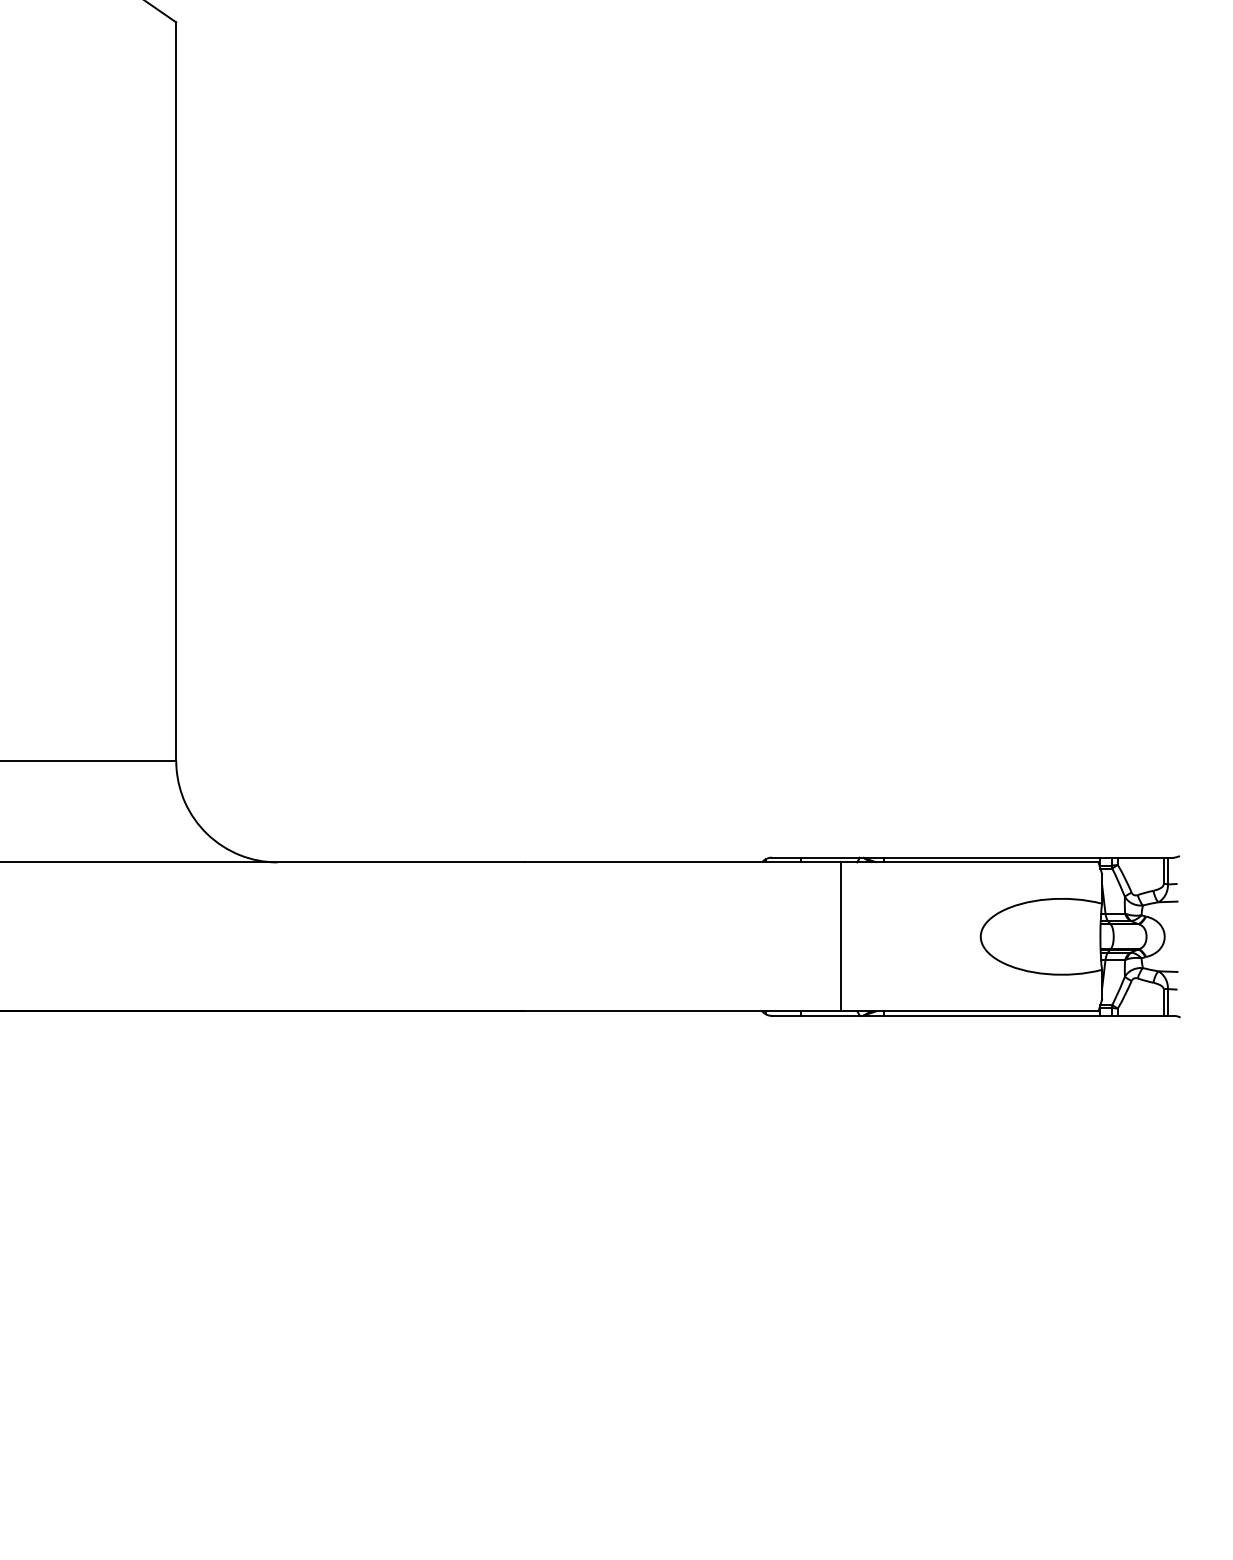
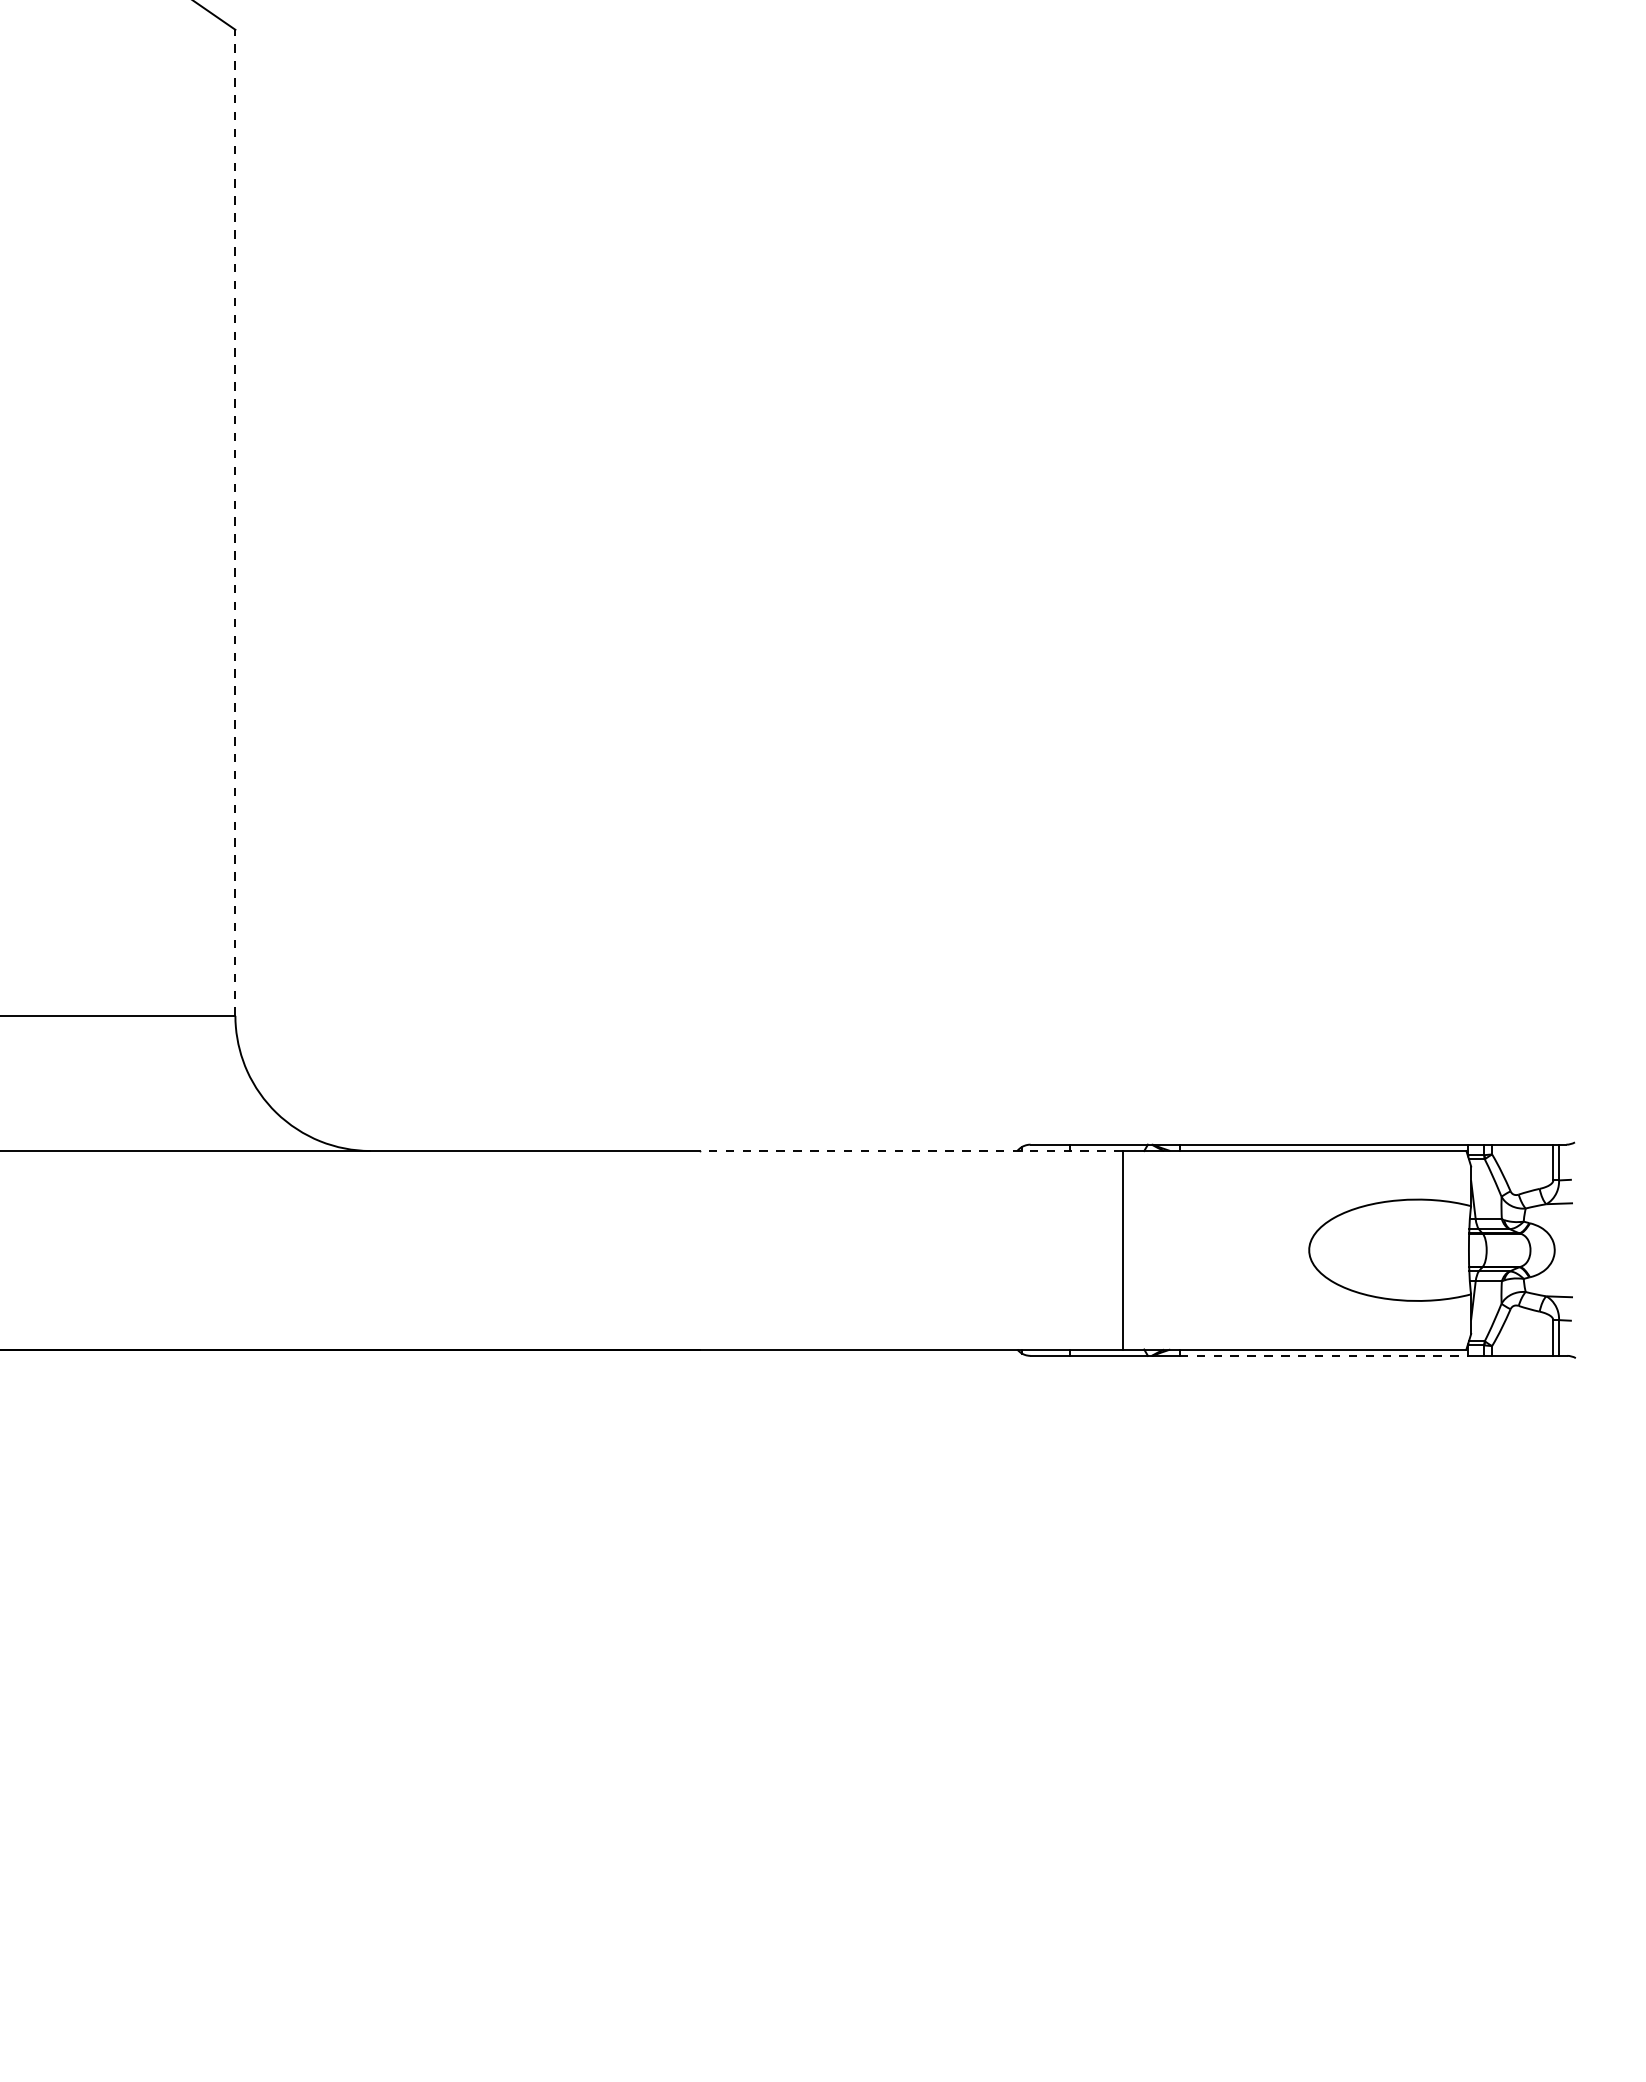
line: (176, 391) -> (235, 522), solid -> dashed
line: (682, 862) -> (910, 1151), solid -> dashed
line: (992, 1015) -> (1324, 1355), solid -> dashed

